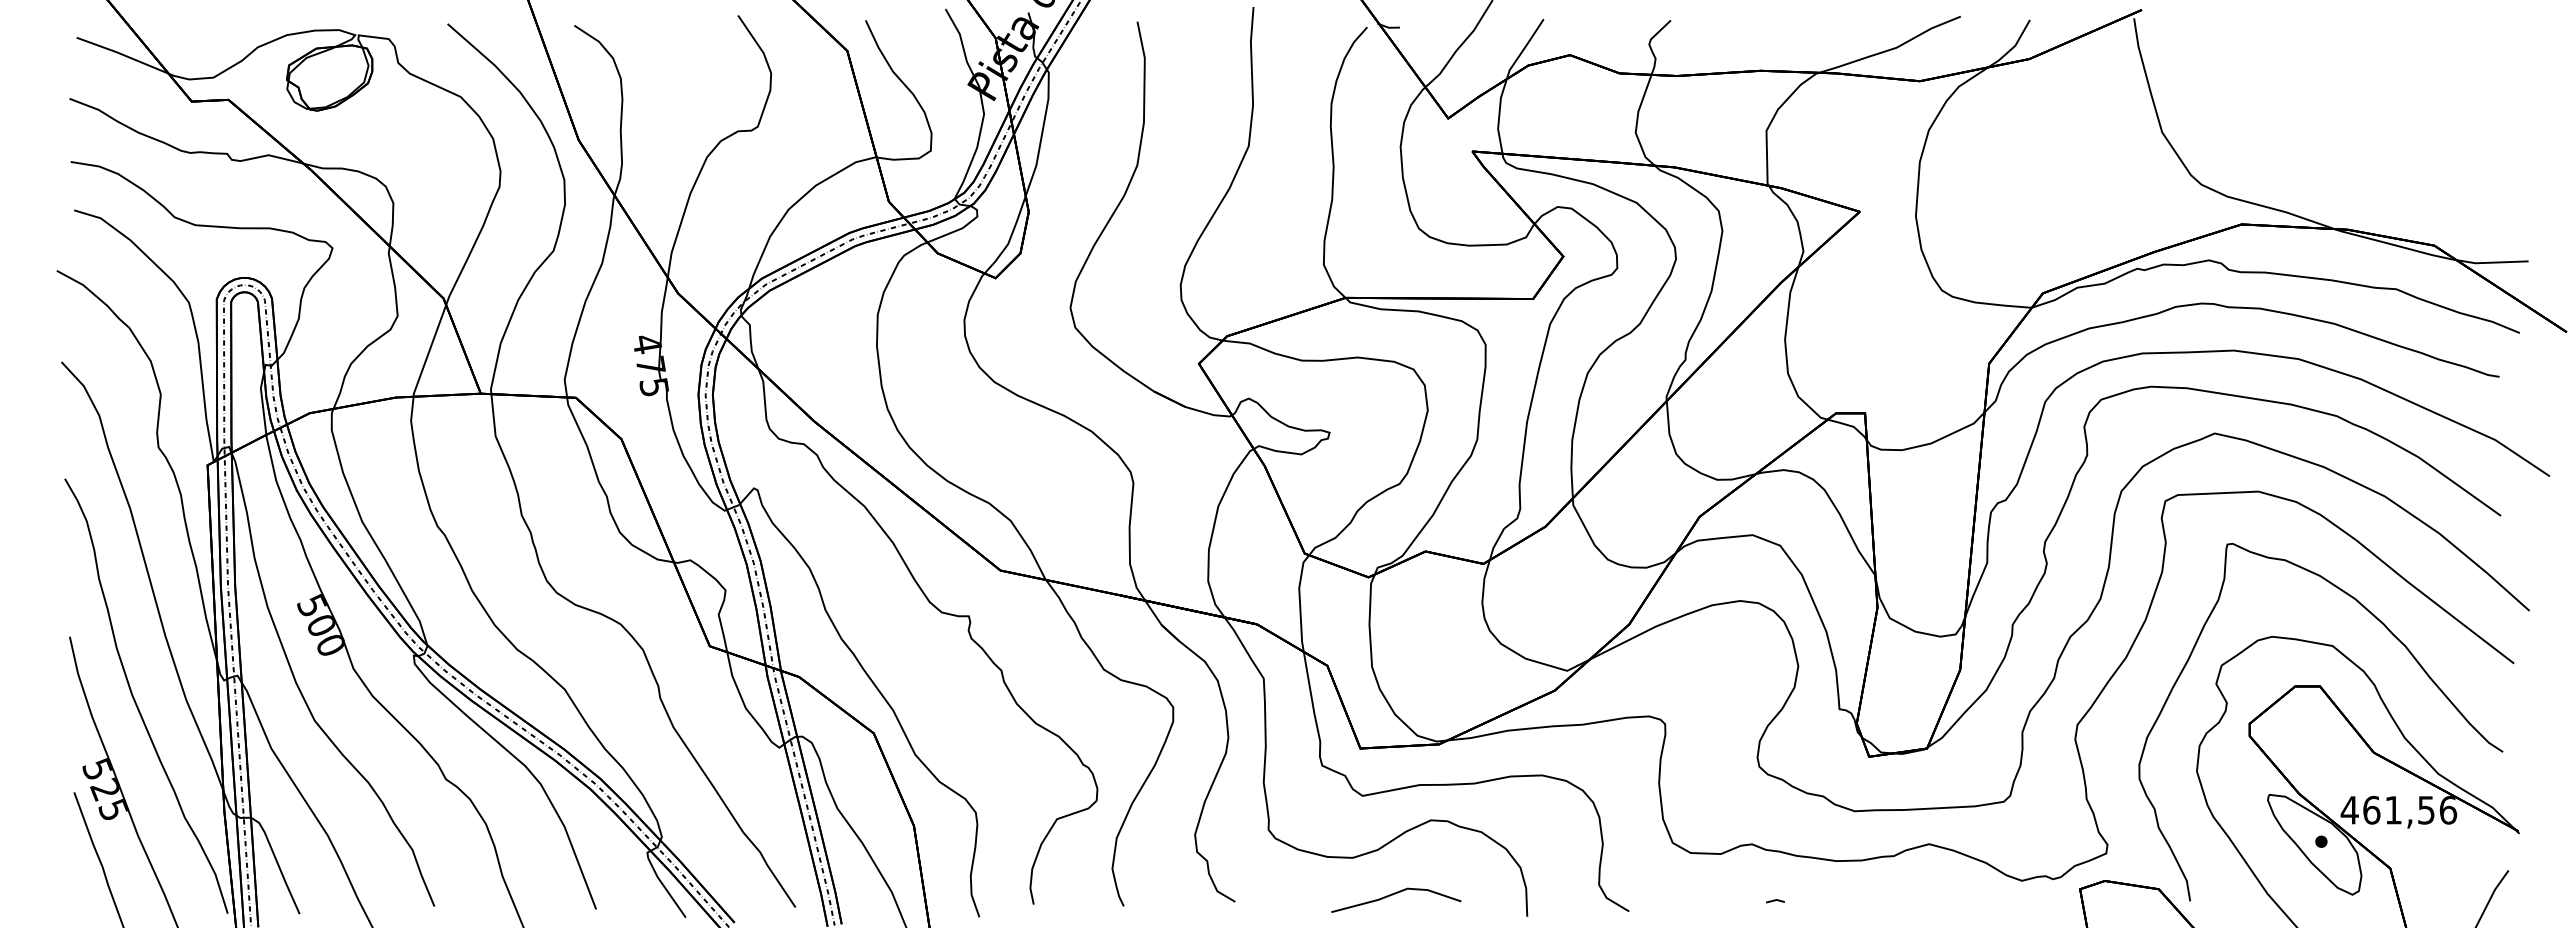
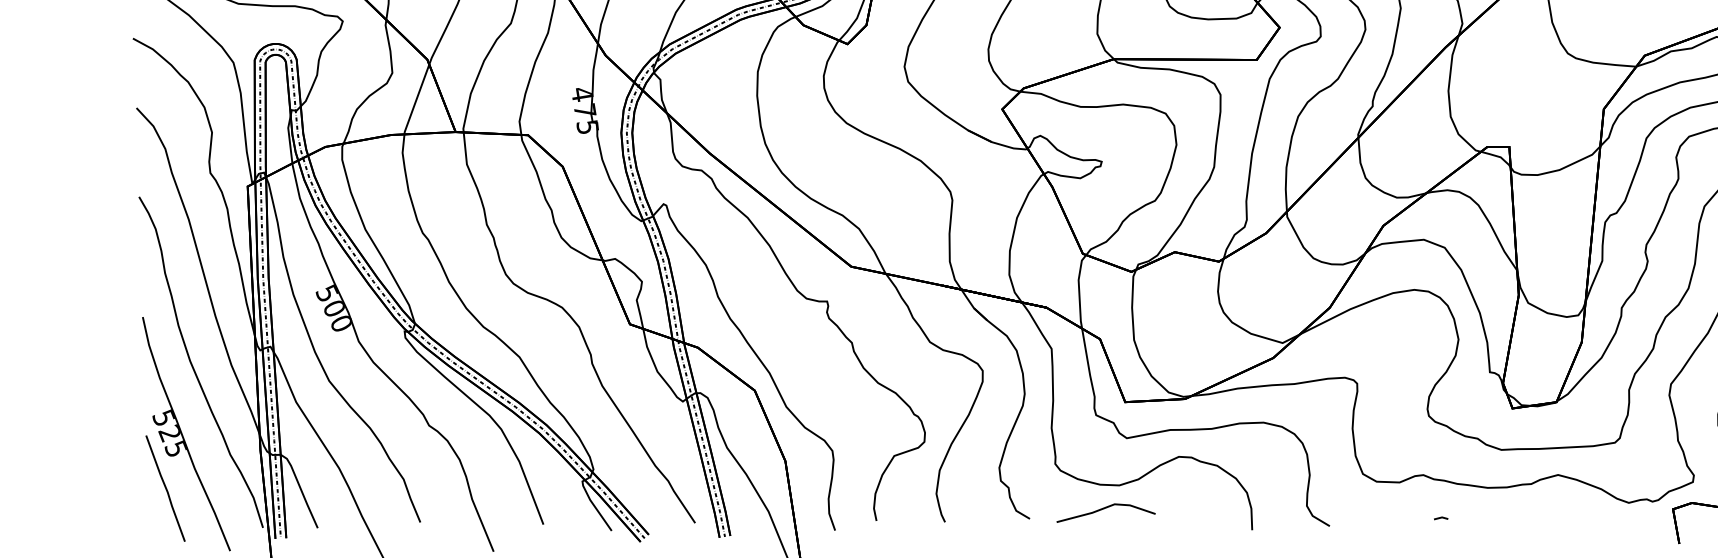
curve: (1395, 894) -> (1105, 508), moved

